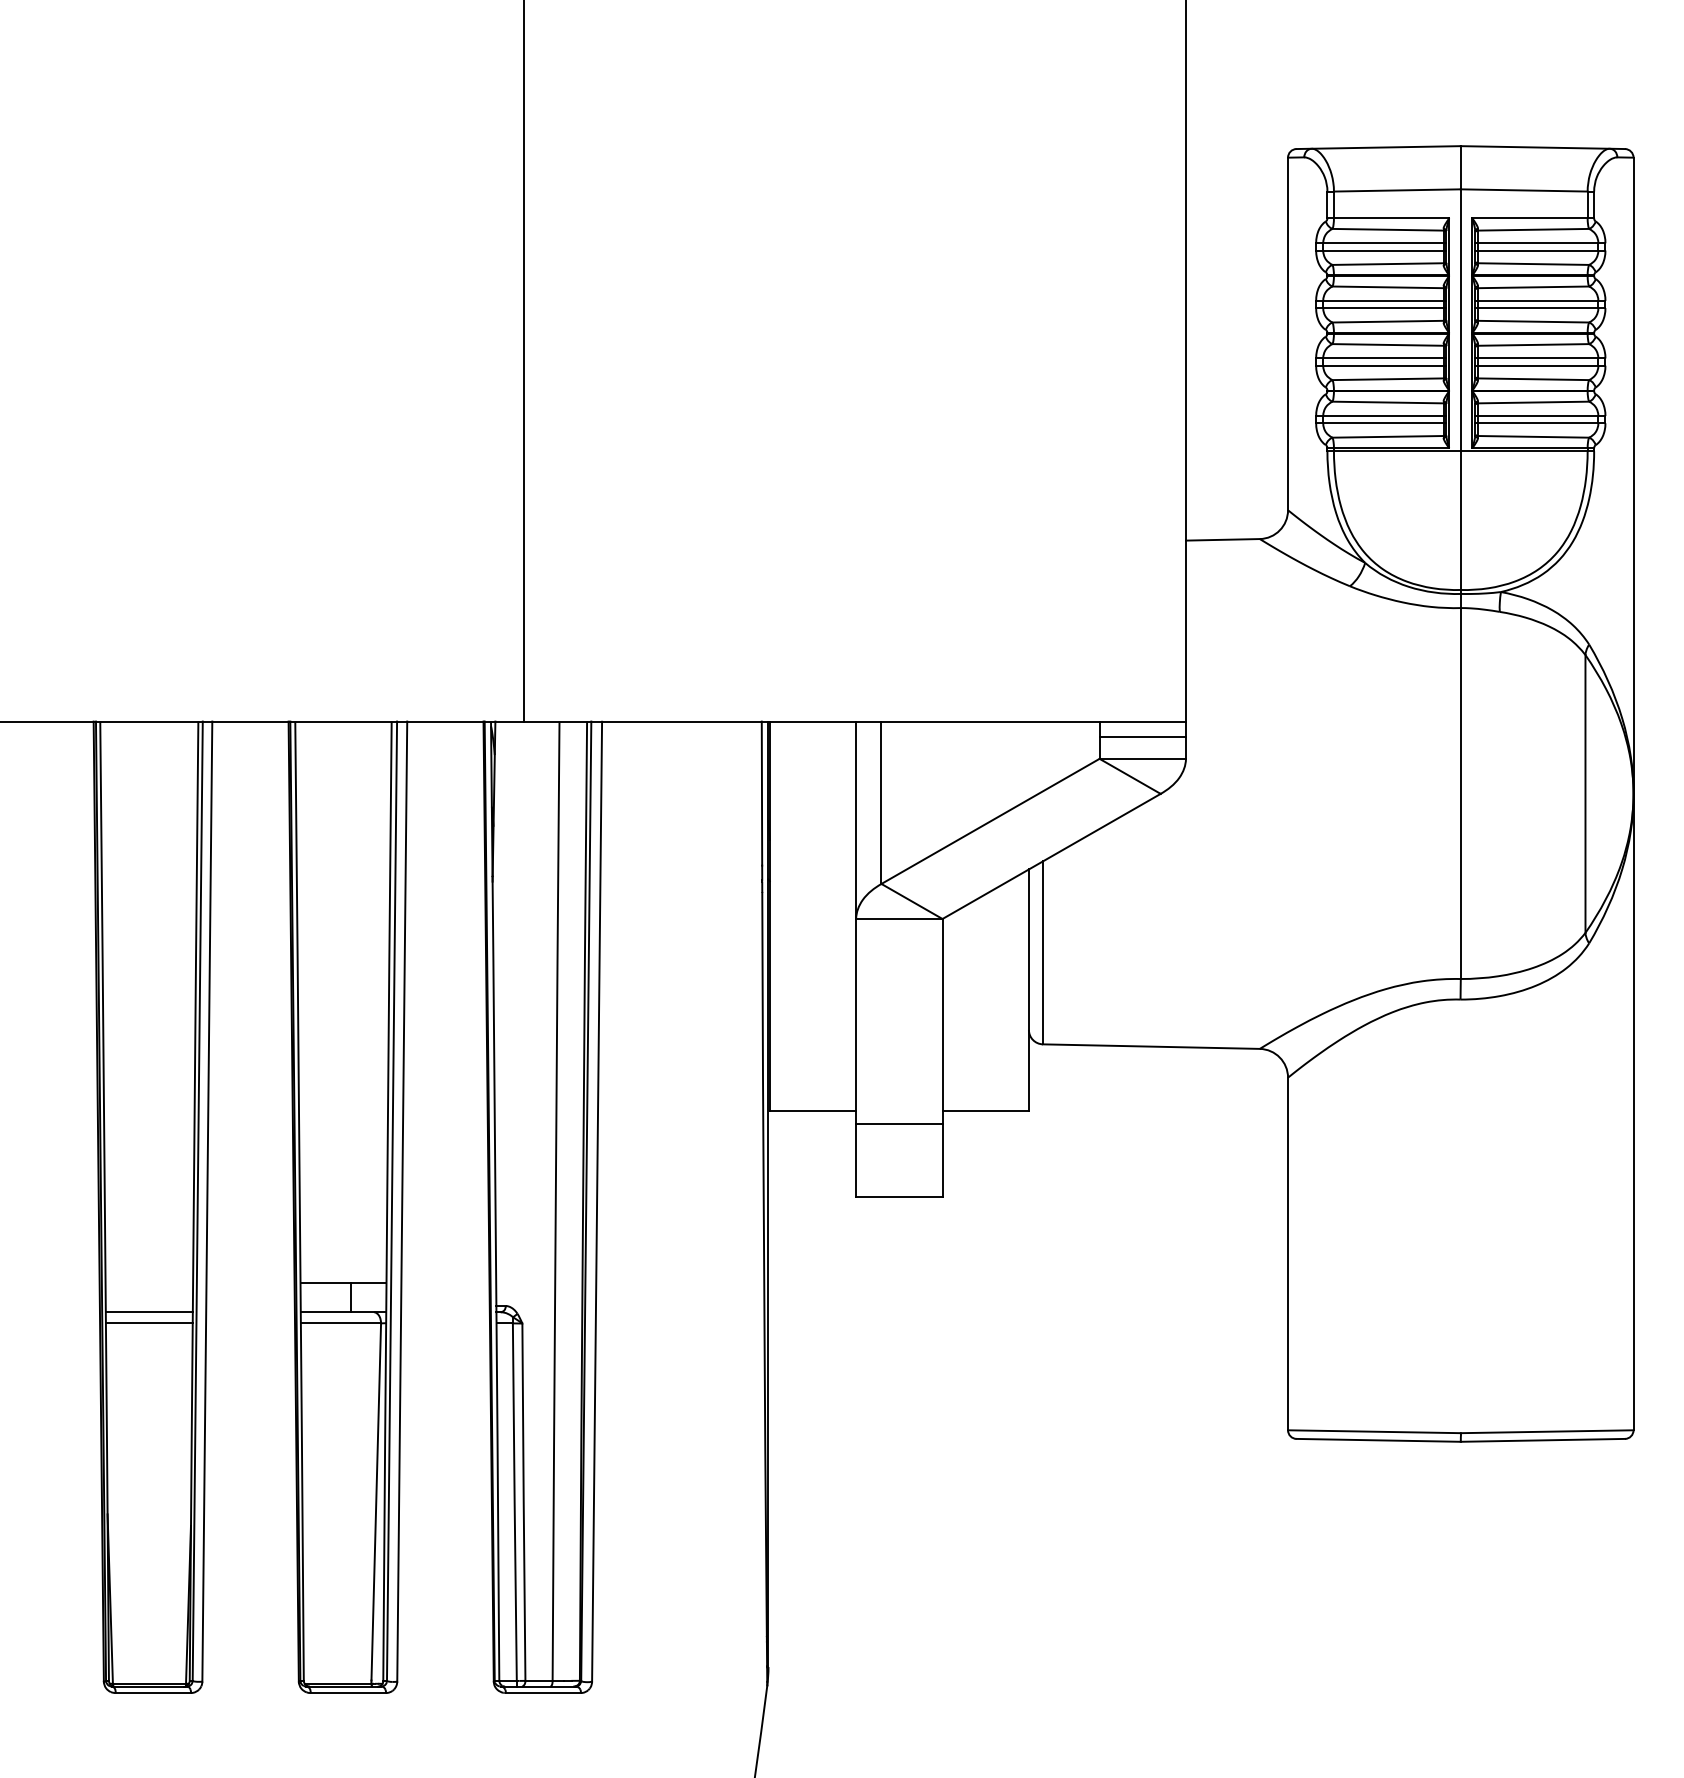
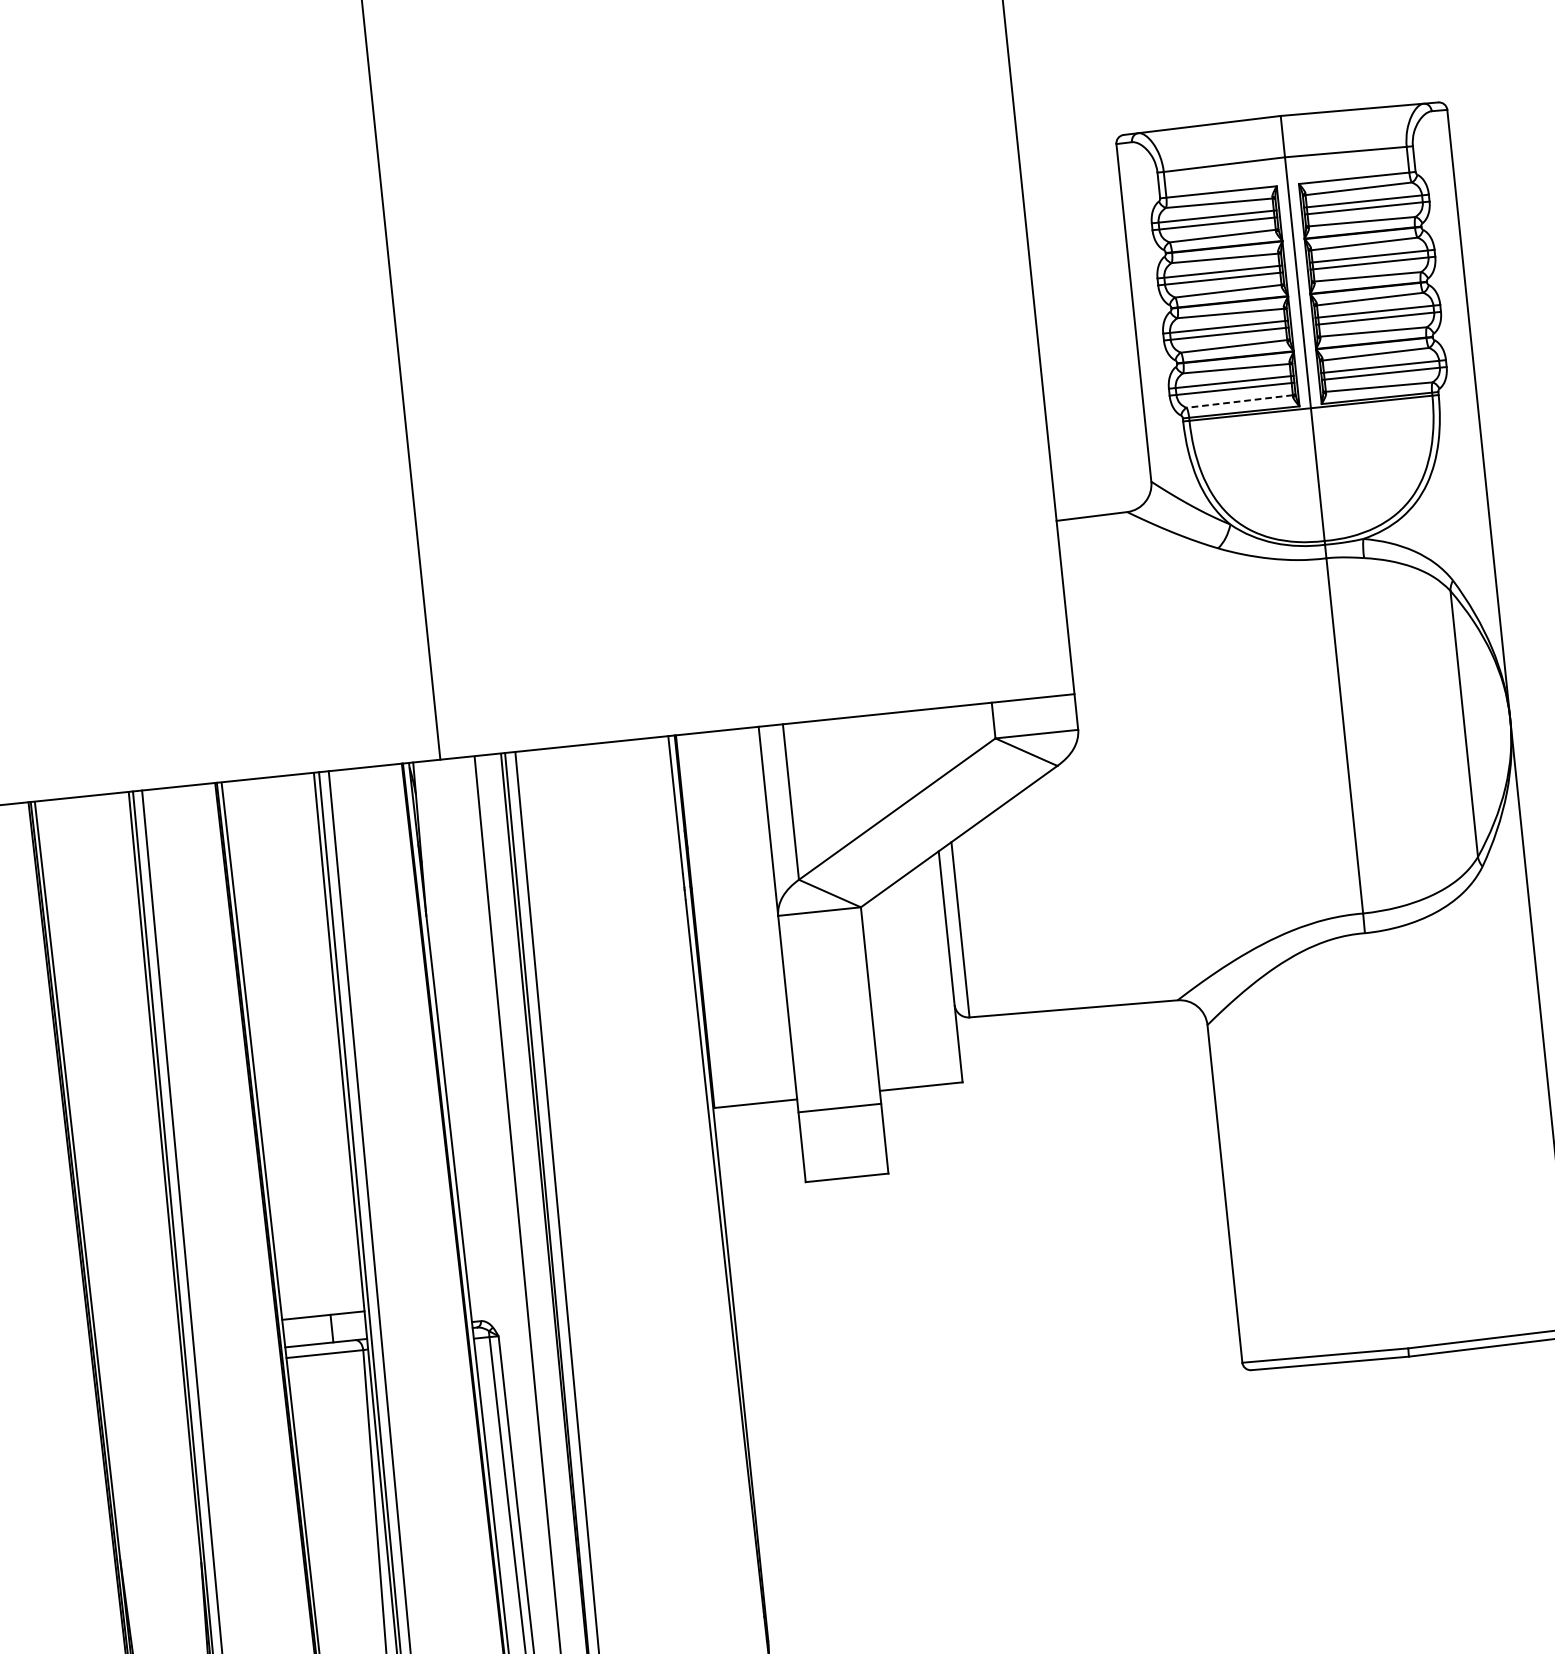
line: (1388, 436) -> (1240, 401), solid -> dashed
line: (1142, 737) -> (1034, 713), removed
line: (148, 1312) -> (139, 1362), removed
line: (148, 1323) -> (140, 1373), removed

